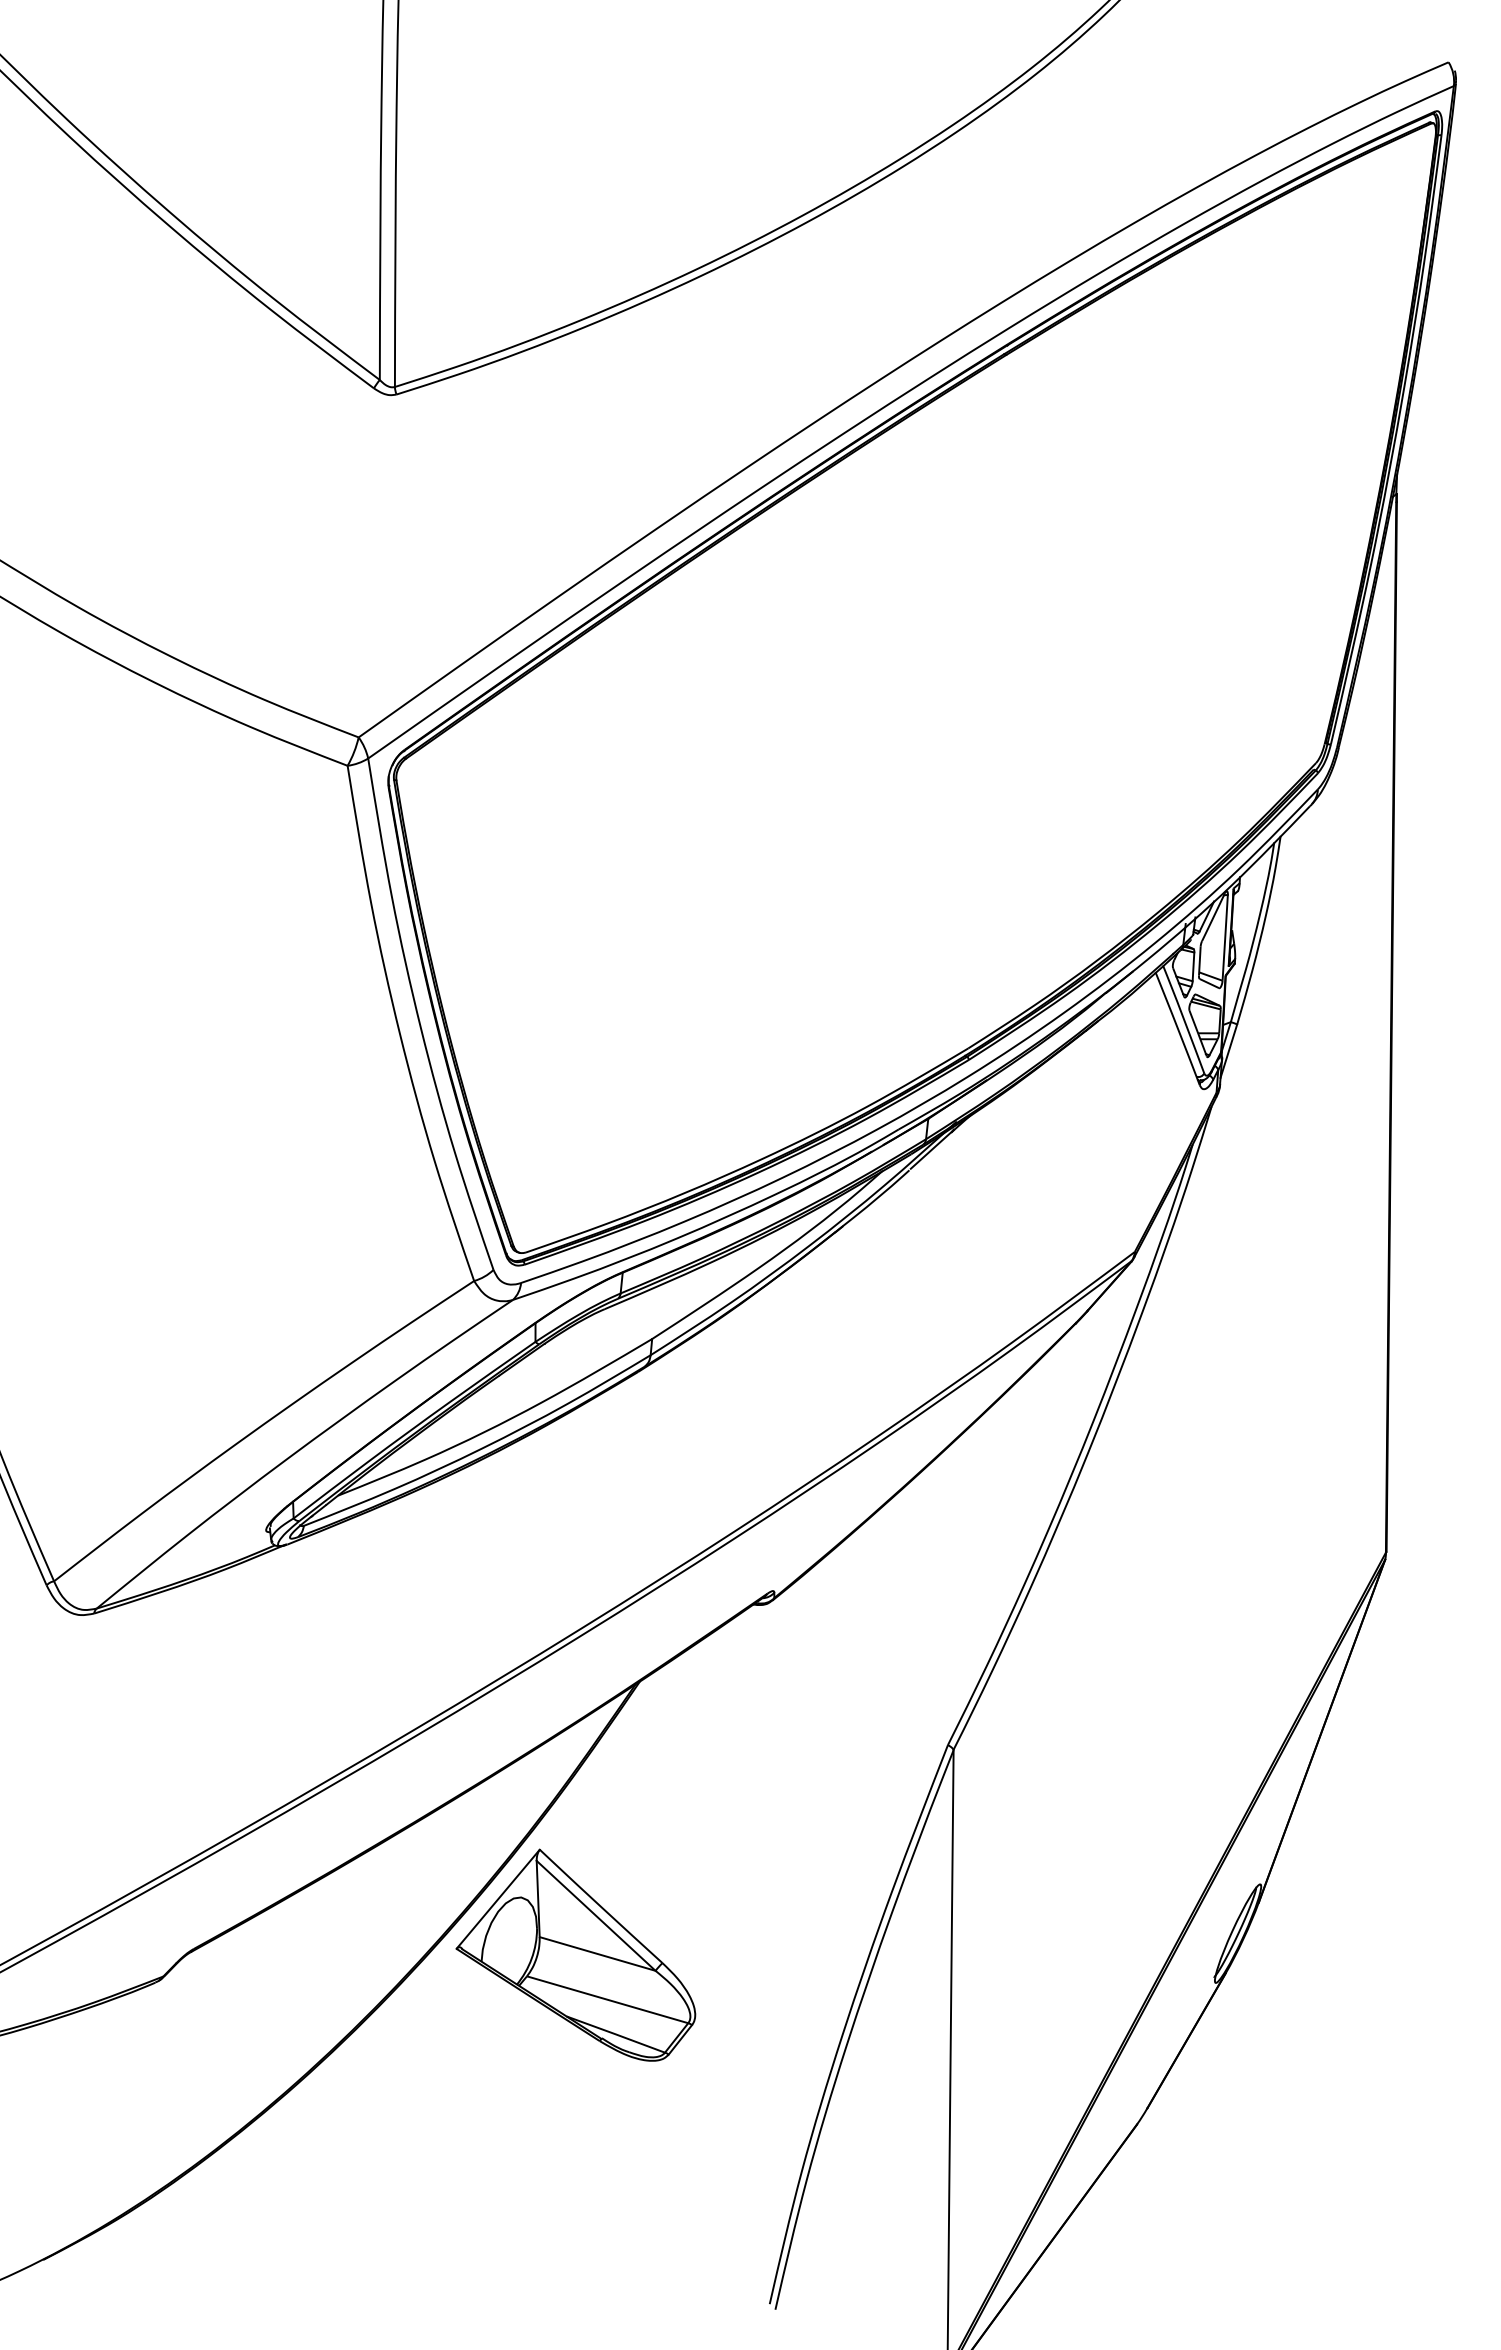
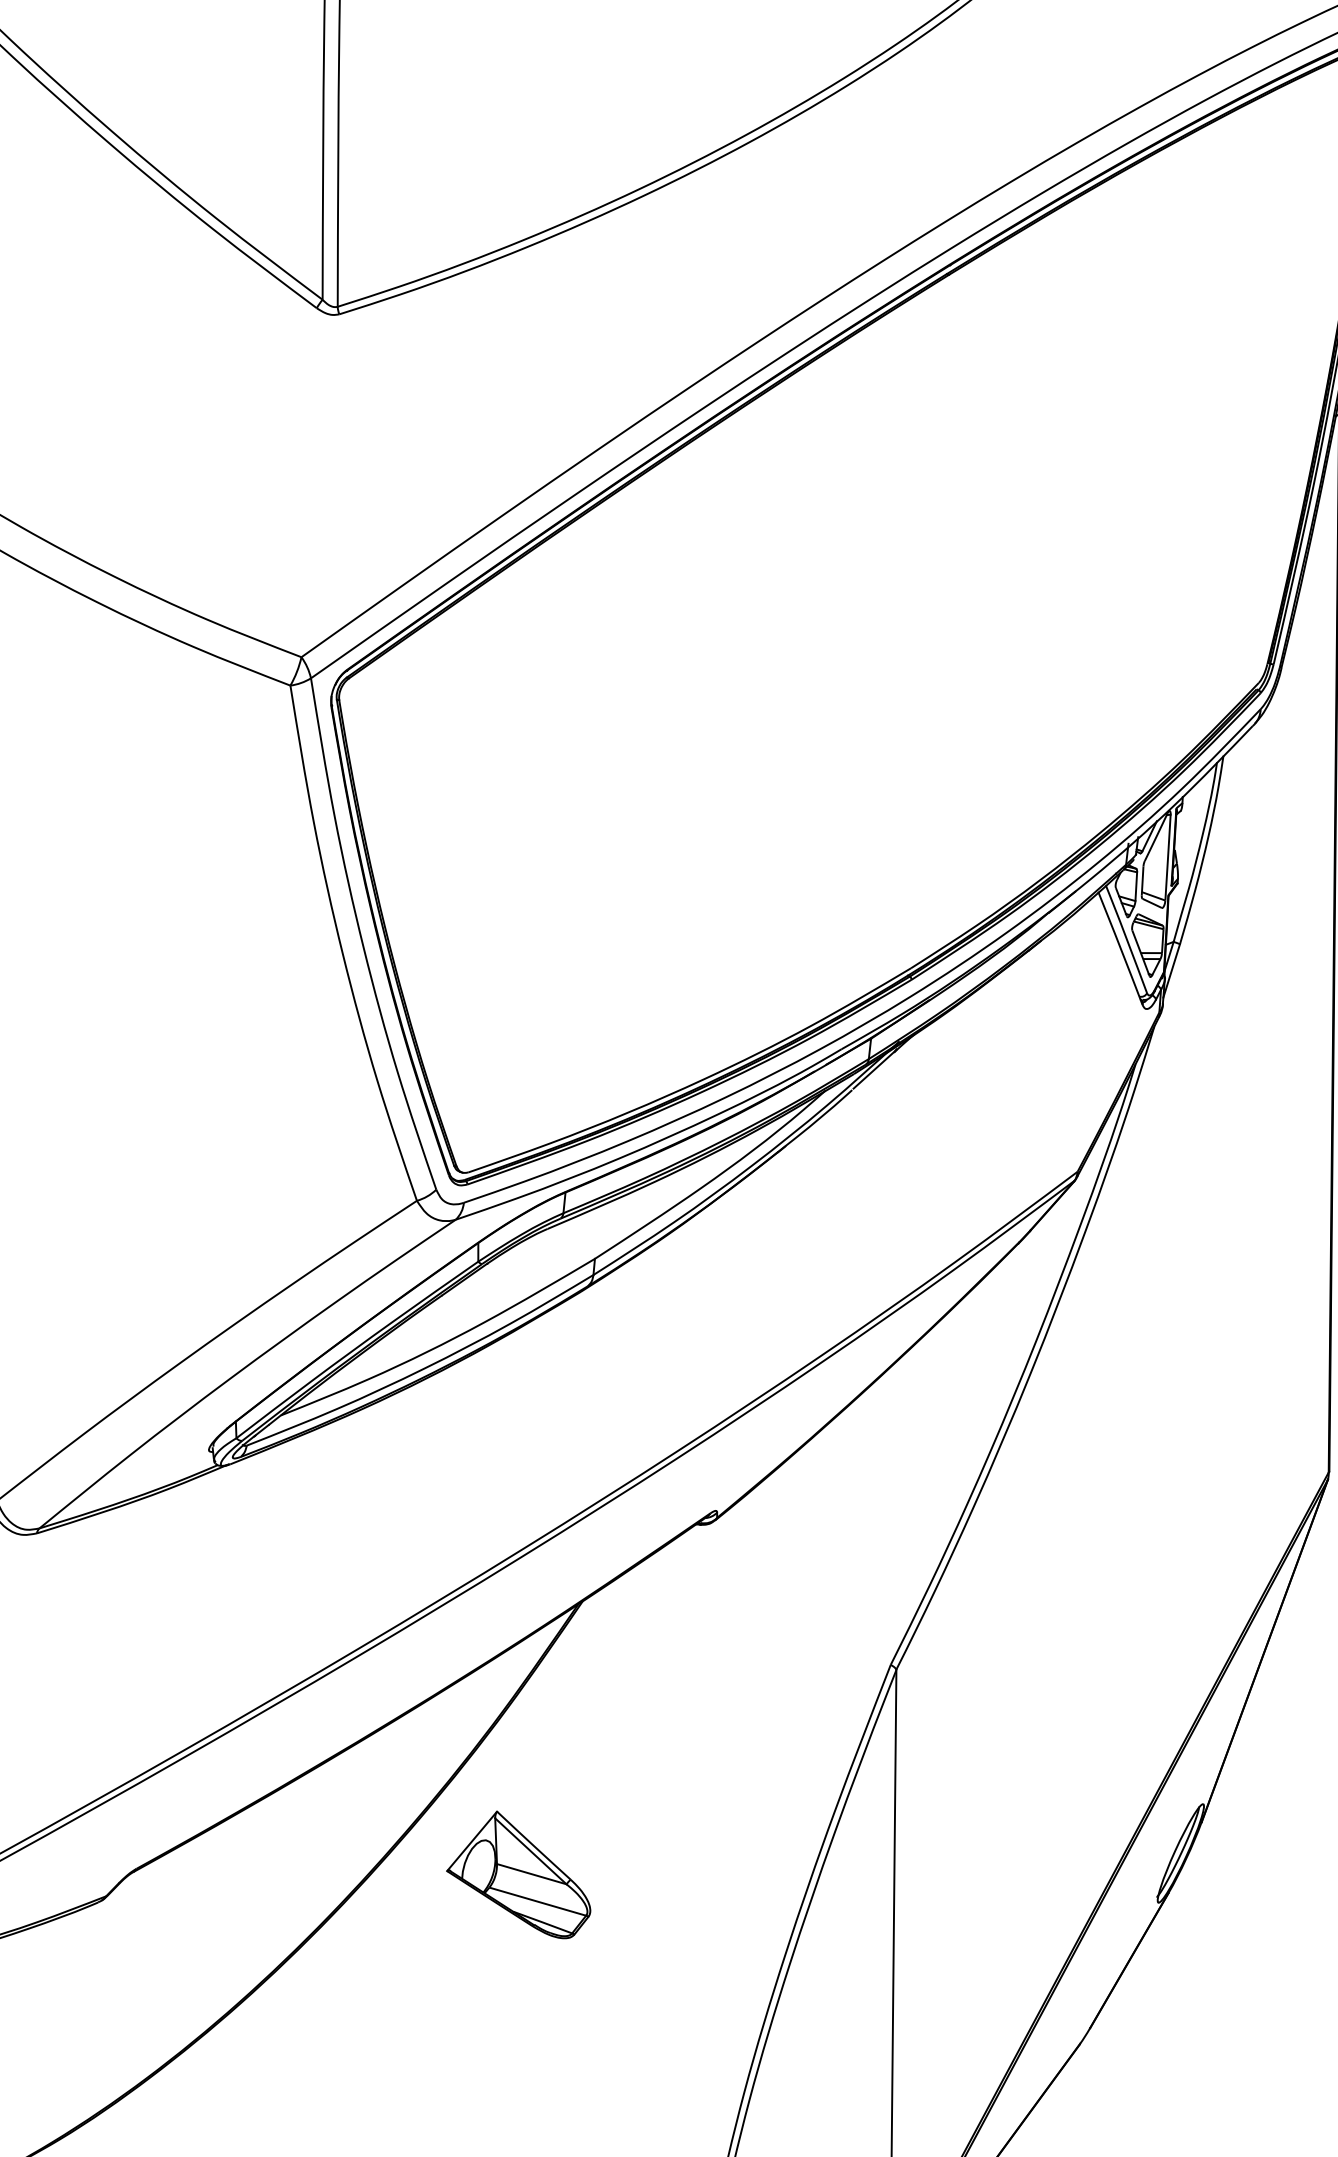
part: (575, 1954) -> (518, 1874), size x0.6

